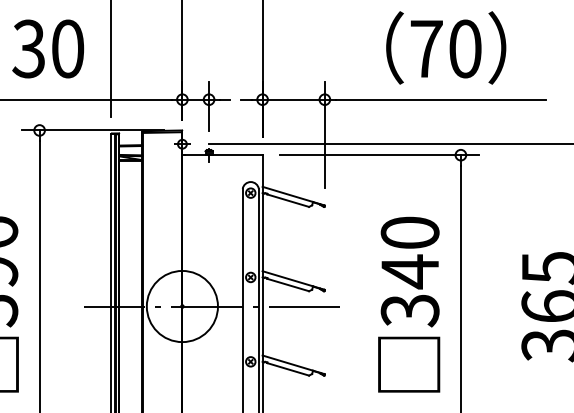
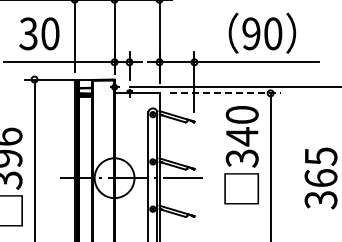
text: (426, 48) -> (251, 33), 70 -> 90
line: (380, 155) -> (225, 93), solid -> dashed
text: (408, 305) -> (241, 155), moved

